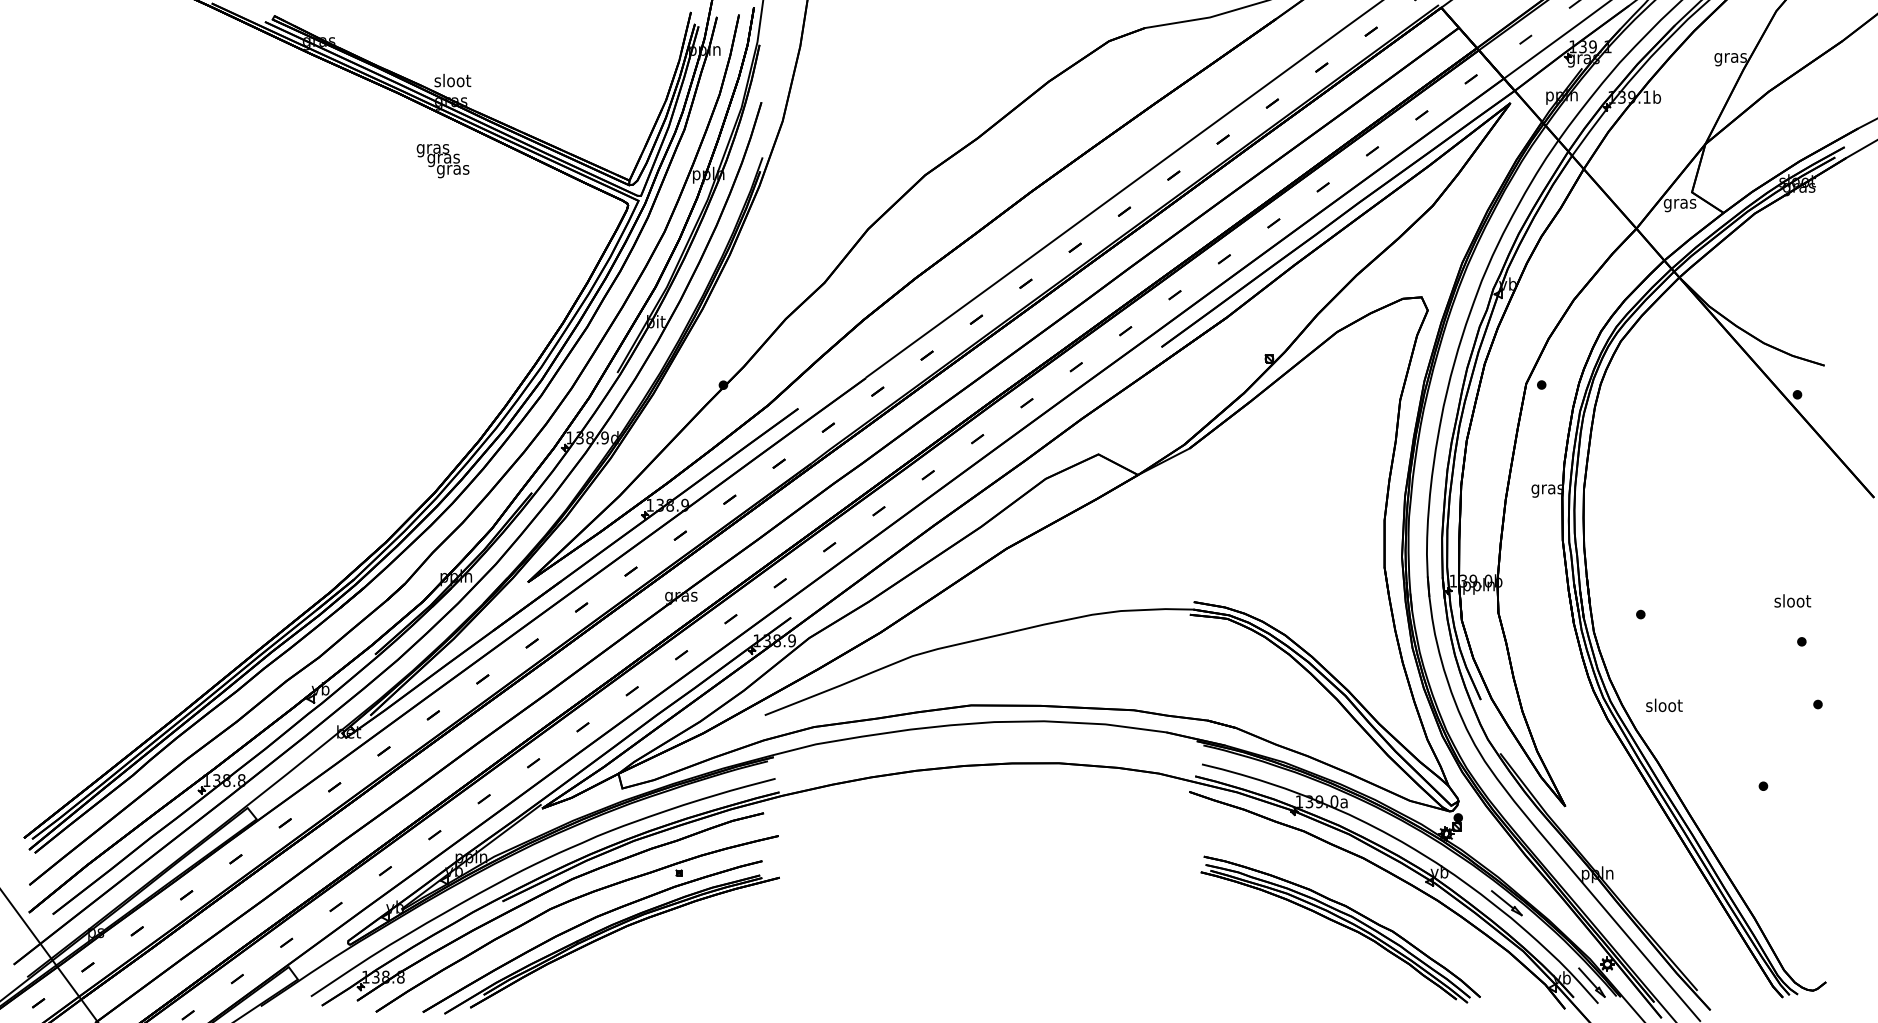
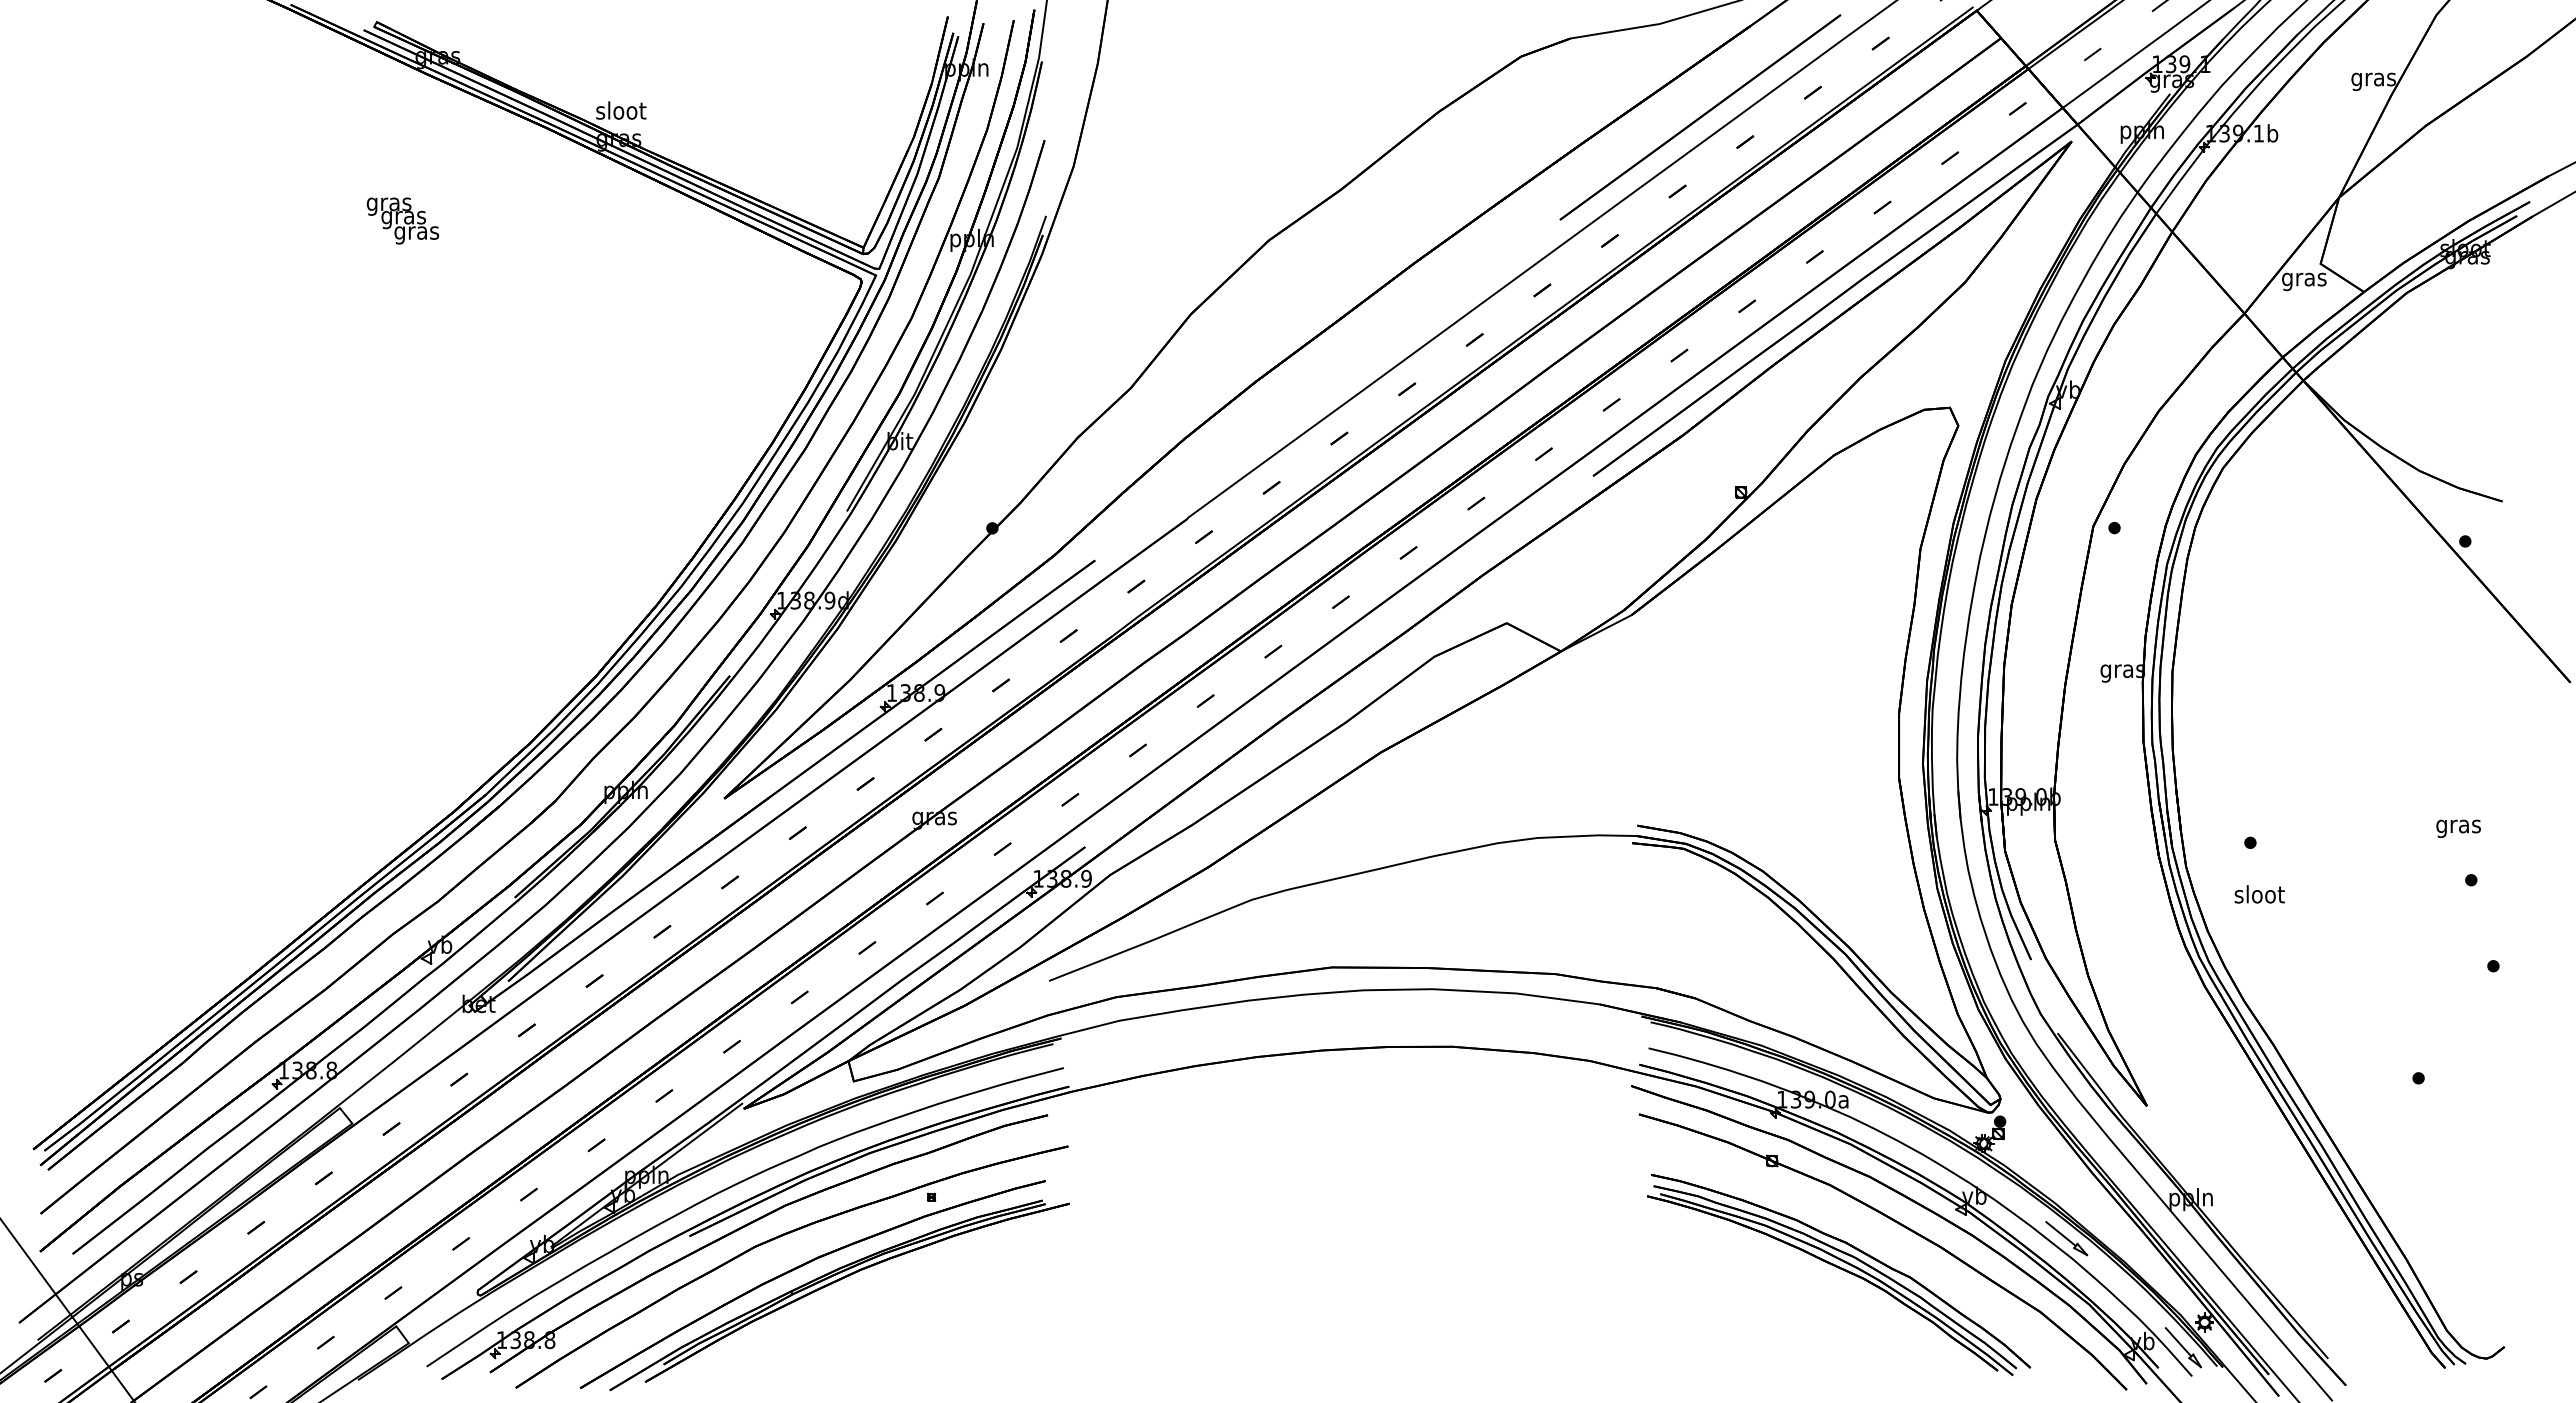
line: (1239, 85) -> (1700, 117), added
text: (442, 160) -> (402, 220), moved
text: (1792, 602) -> (2458, 826), sloot -> gras
text: (1664, 705) -> (2259, 894), moved
part: (1384, 892) -> (1898, 1224), added

